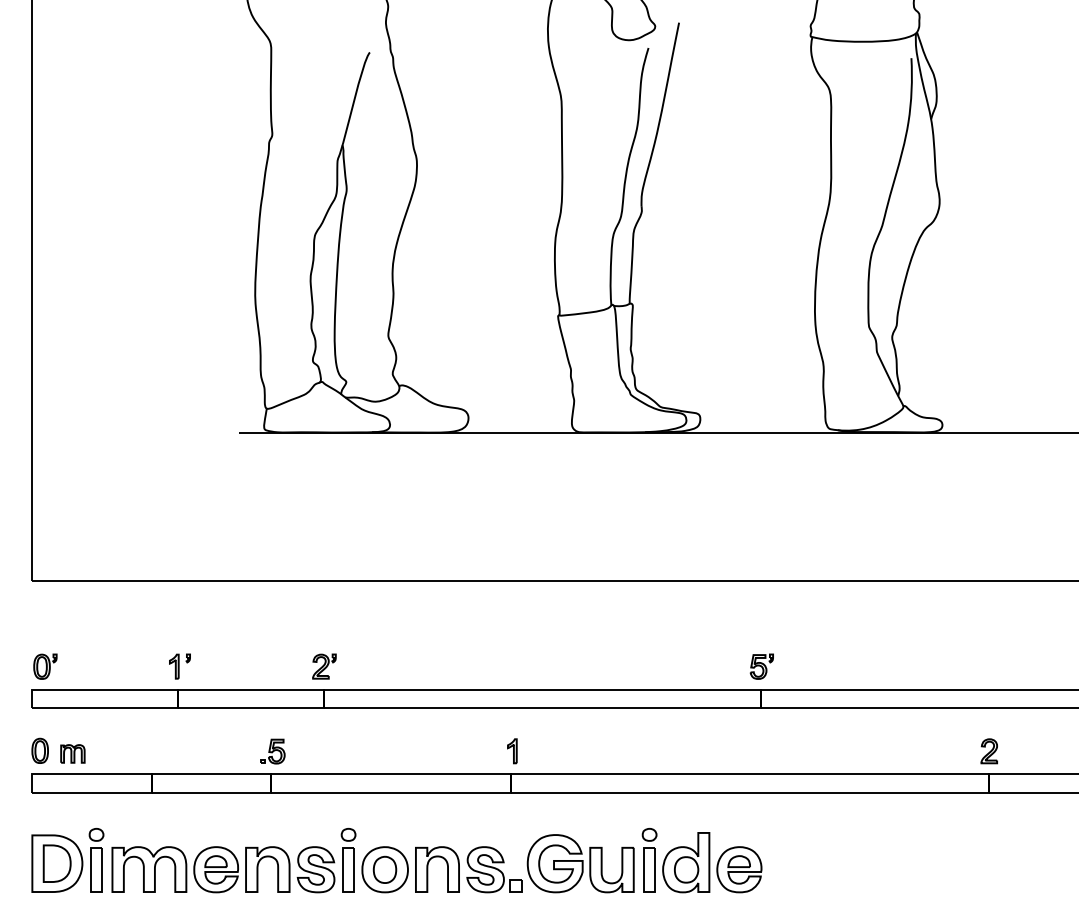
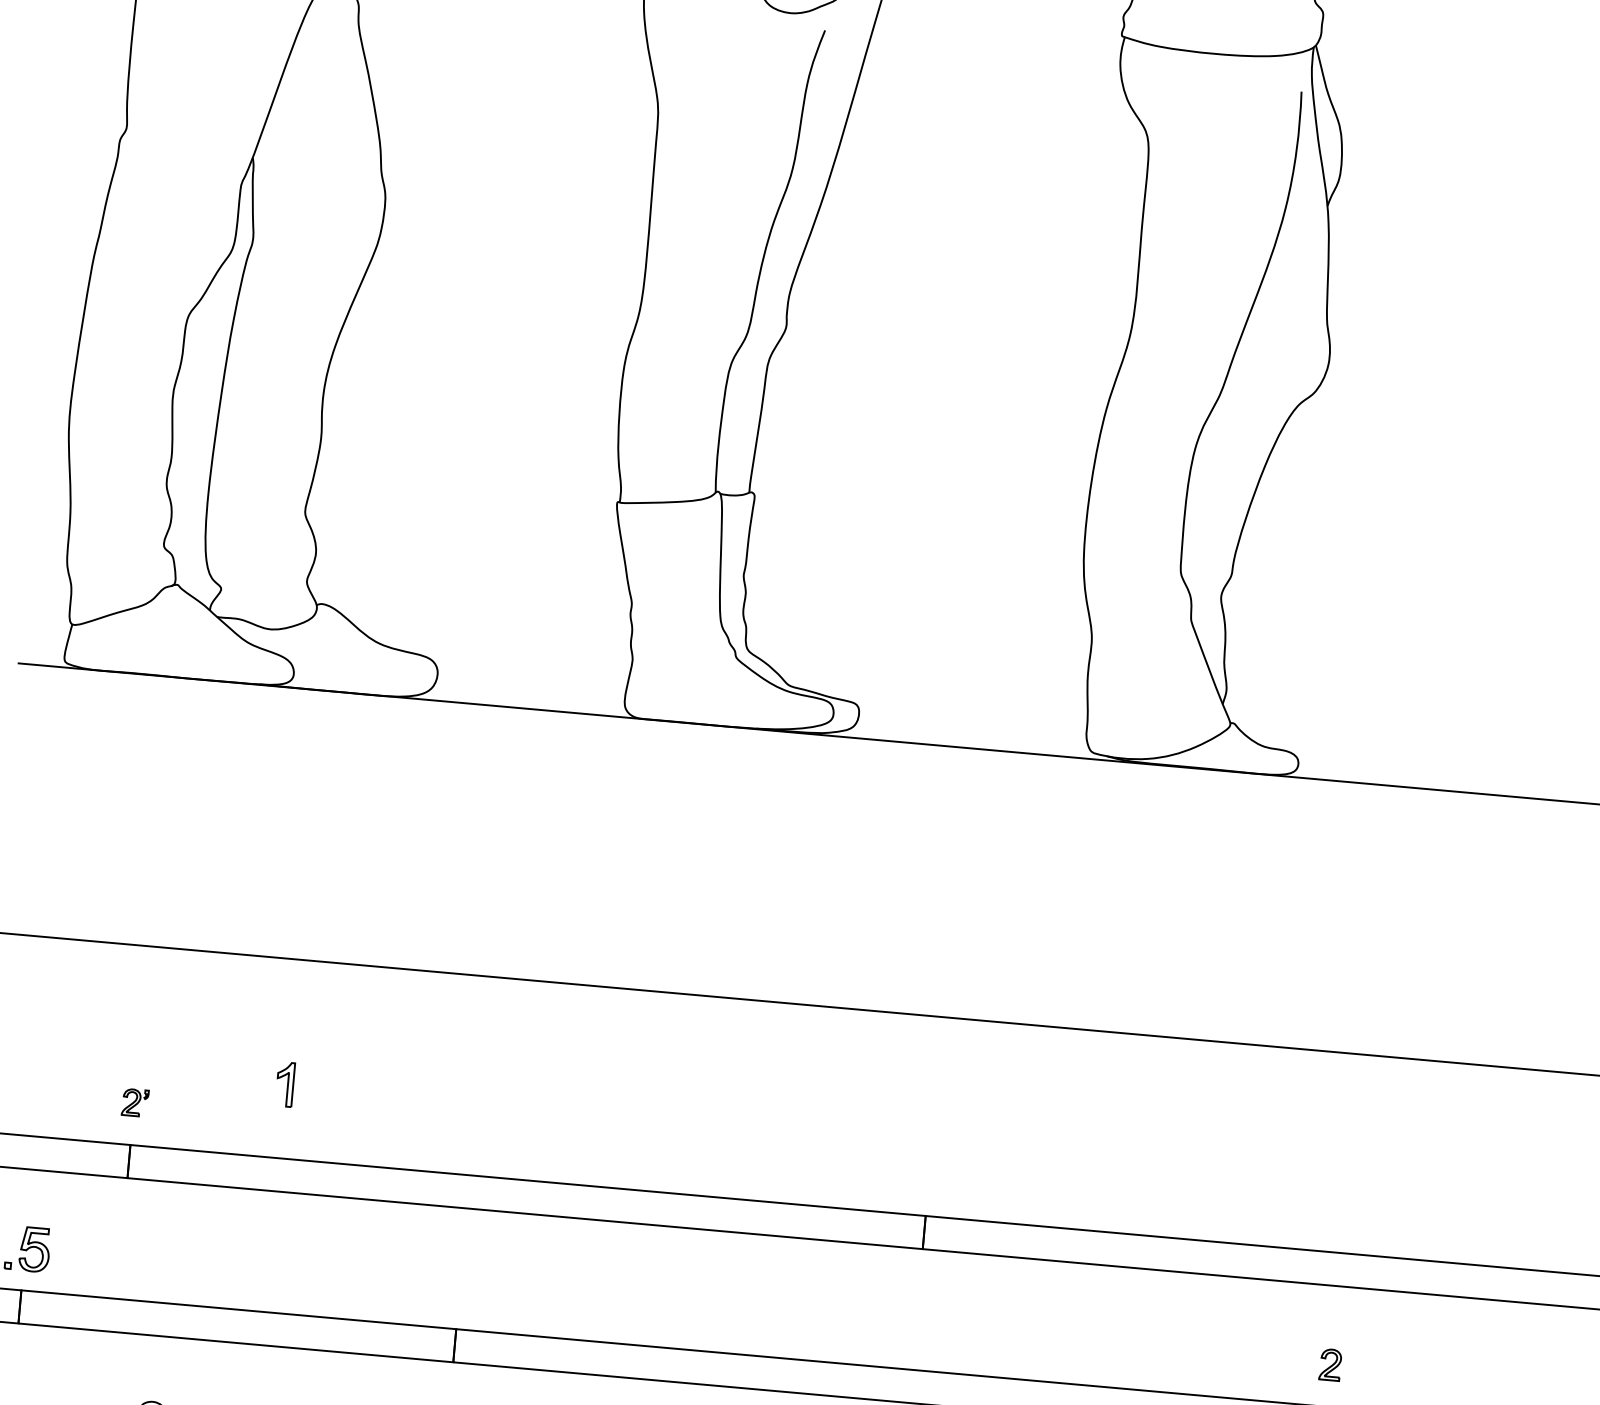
part: (324, 666) -> (135, 1102), size x0.6
part: (761, 666) -> (930, 1173), removed
part: (512, 751) -> (285, 1084), moved
part: (988, 751) -> (1329, 1365), size x0.7

